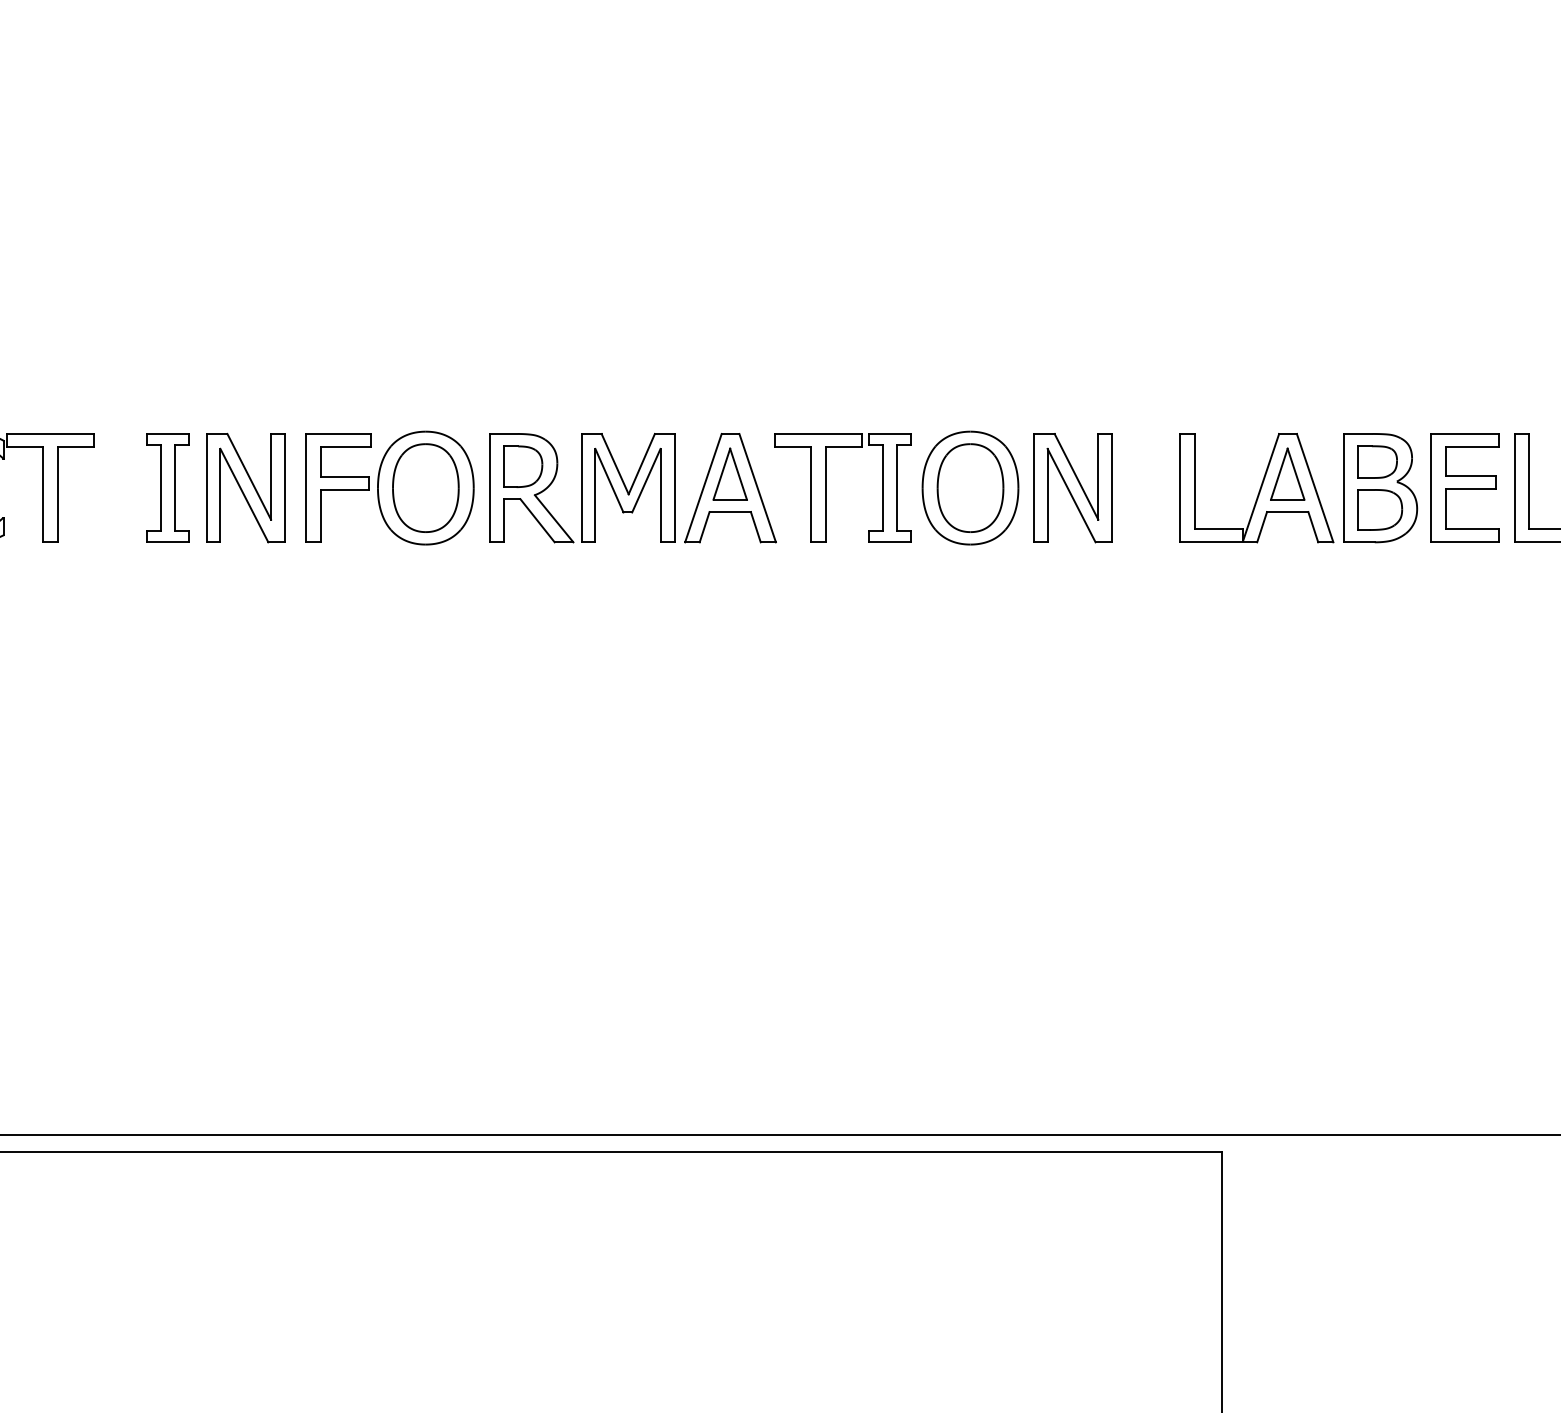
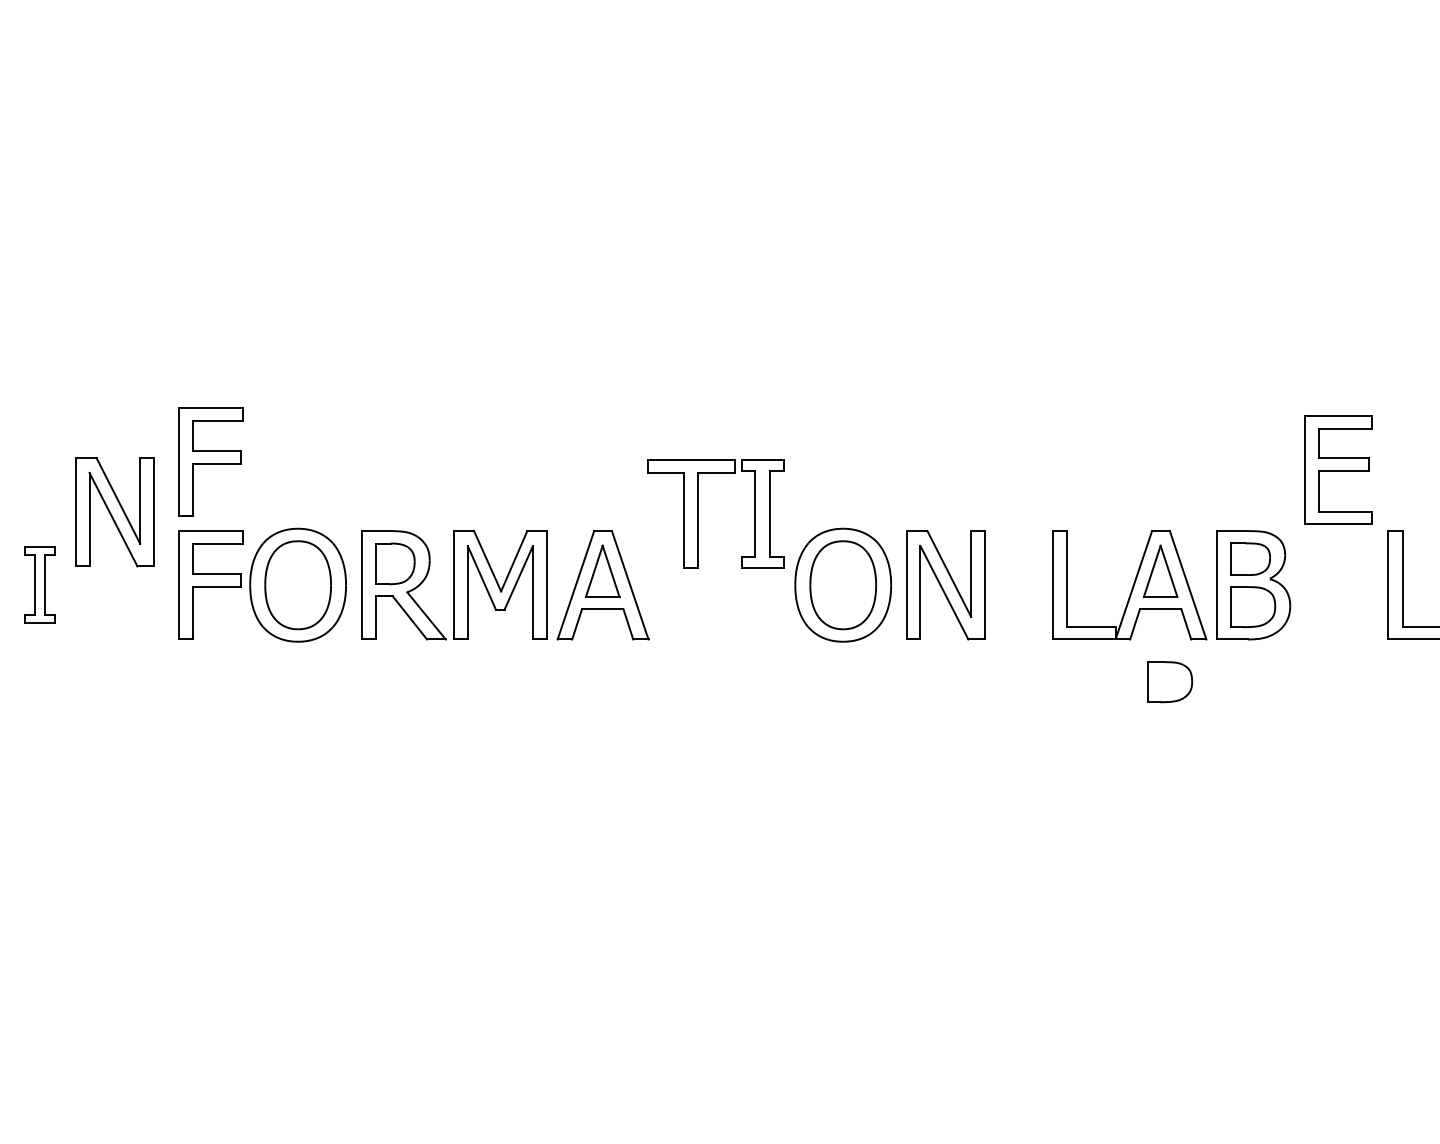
part: (338, 364) -> (210, 461), added
part: (167, 487) -> (39, 584), size x0.7
part: (245, 487) -> (114, 511), moved
part: (826, 487) -> (699, 513), moved
part: (1464, 487) -> (1337, 469), moved
part: (1297, 584) -> (1170, 681), added

